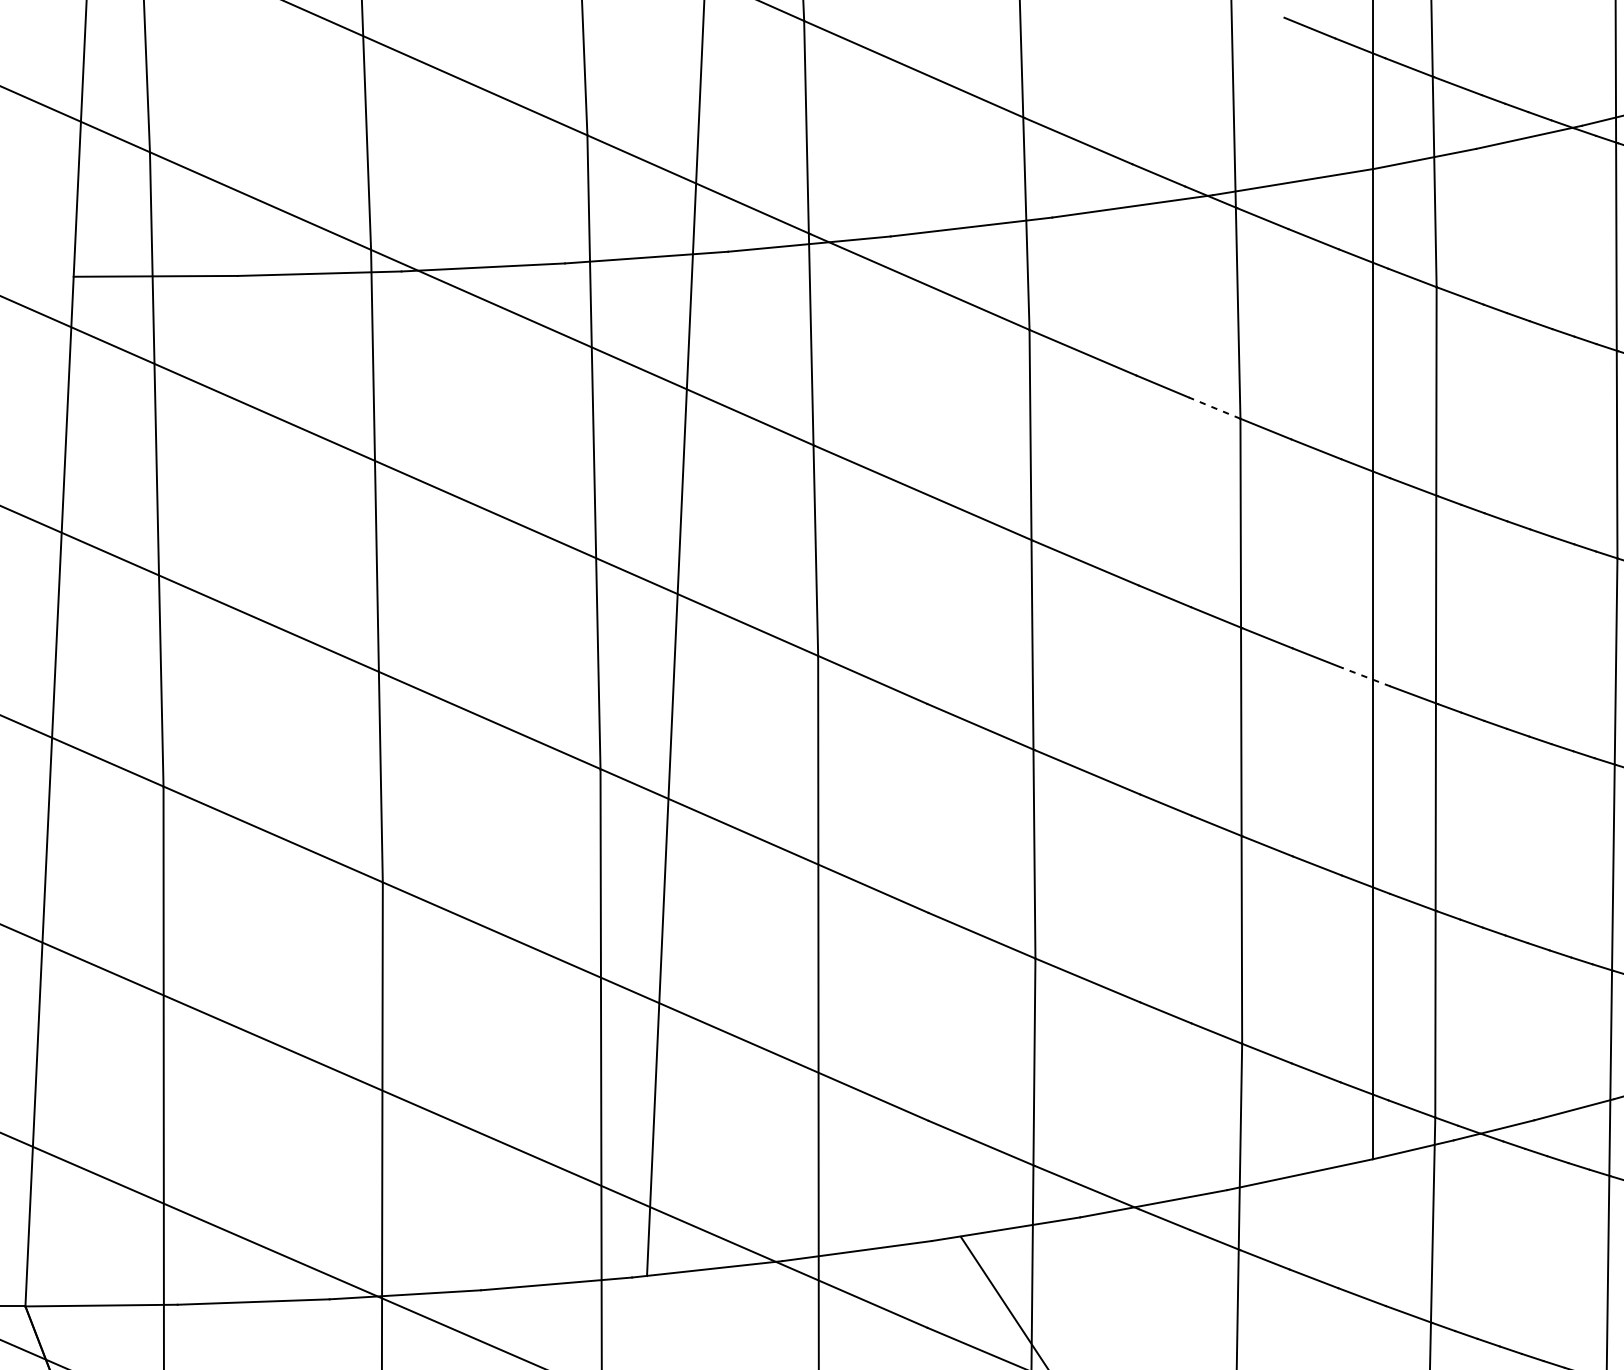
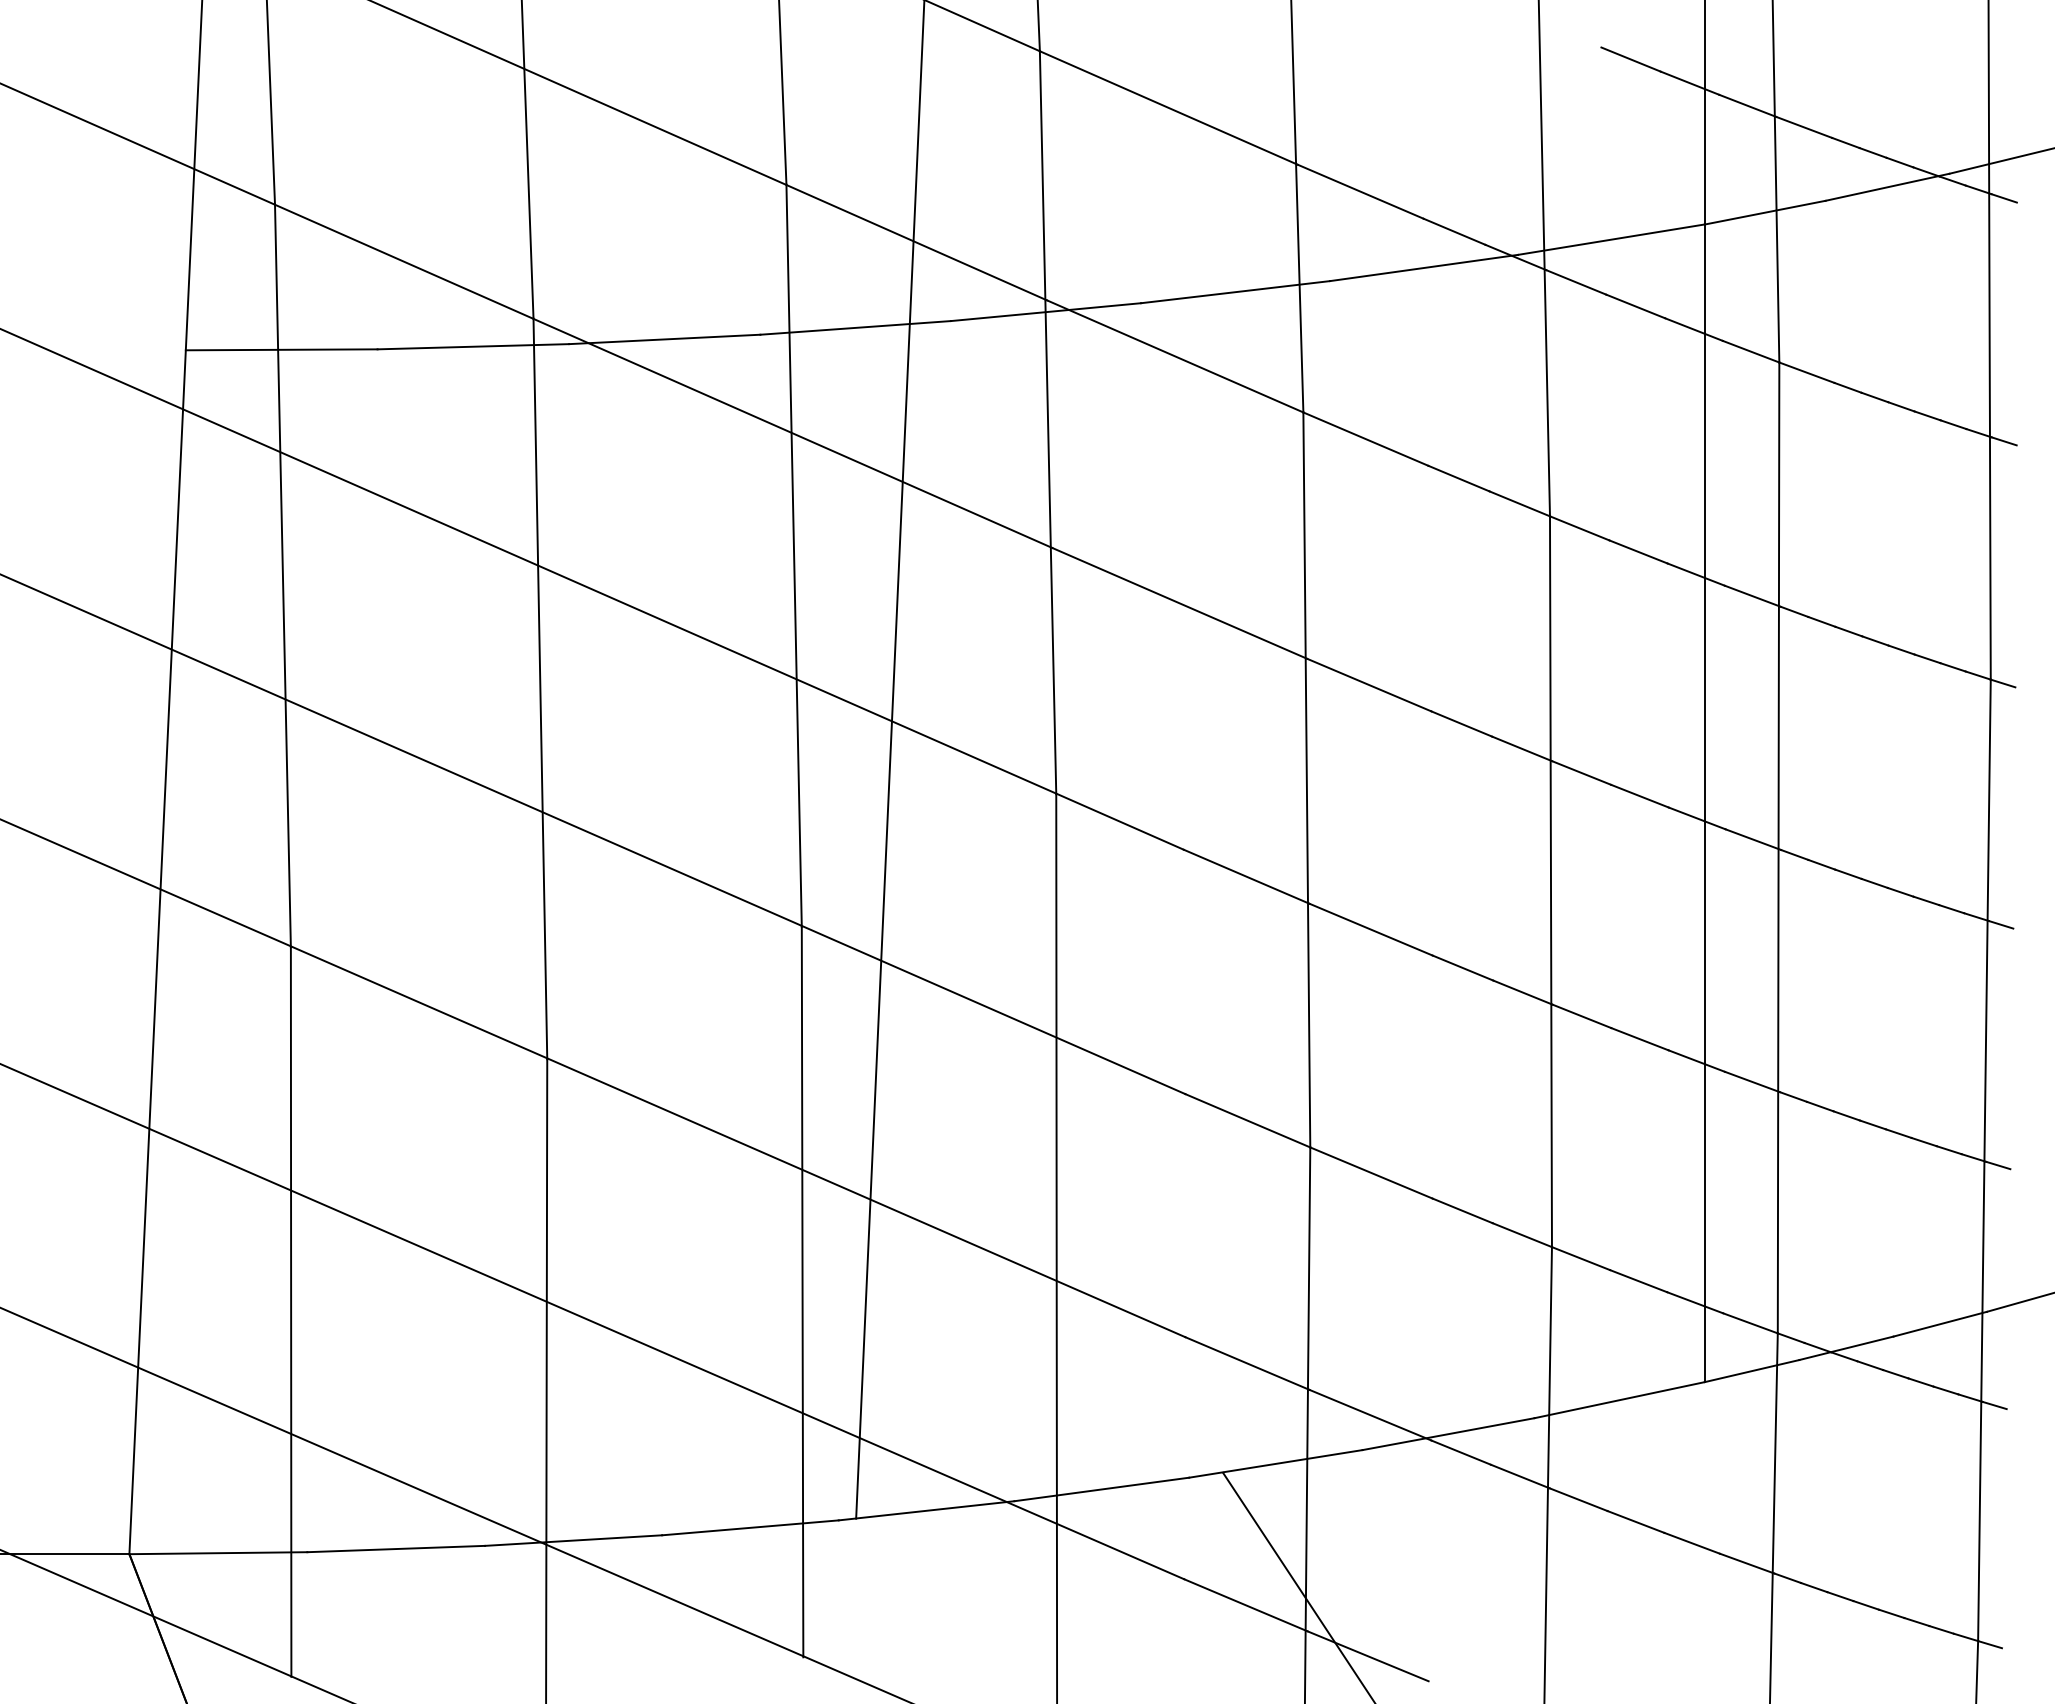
line: (1214, 407) -> (1519, 503), dashed -> solid
line: (1365, 677) -> (1696, 818), dashed -> solid

